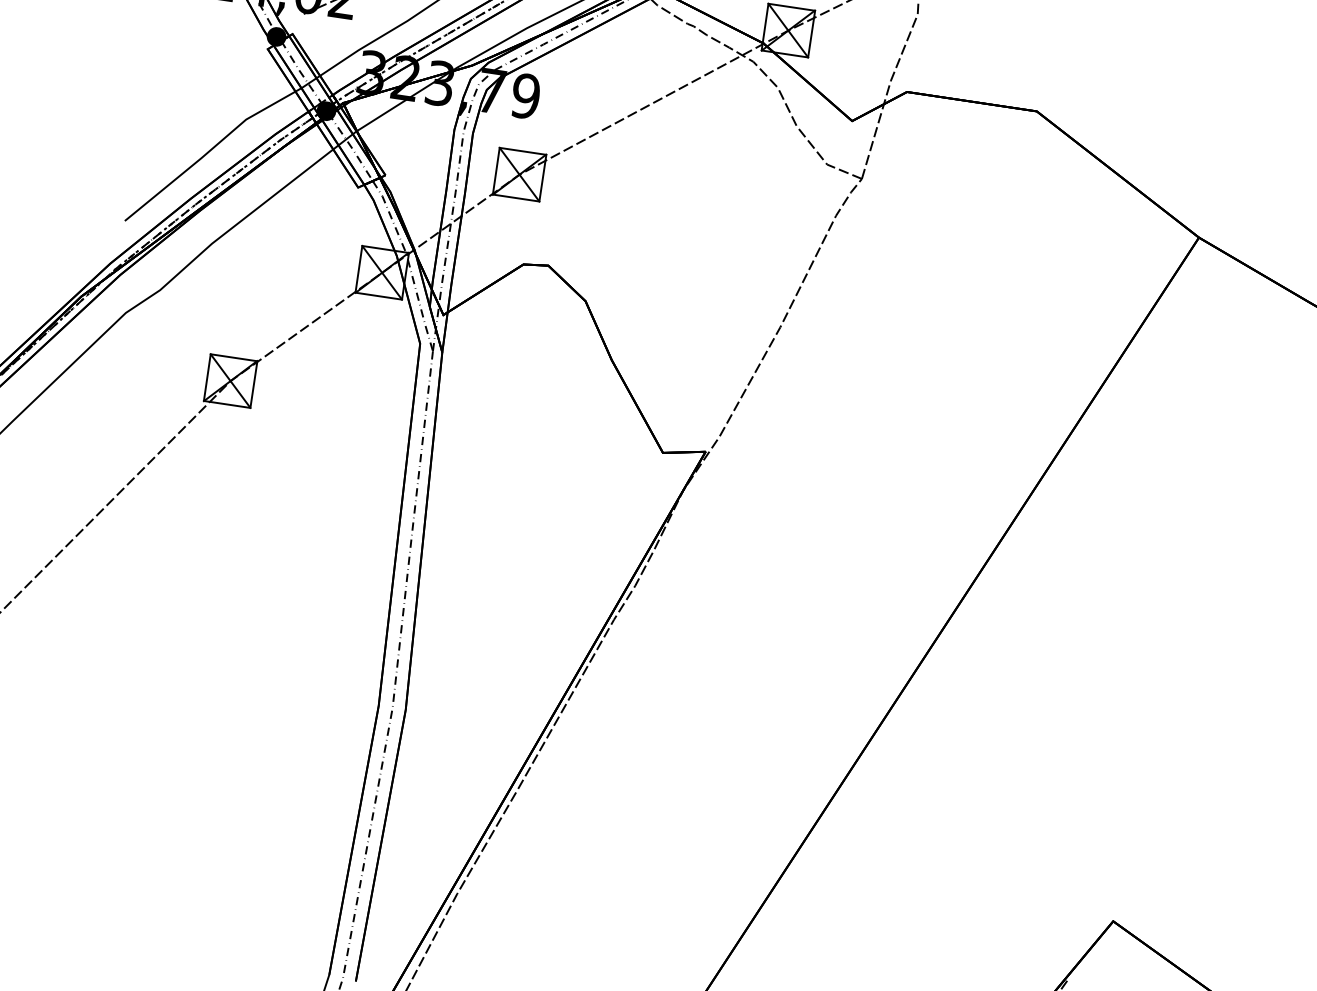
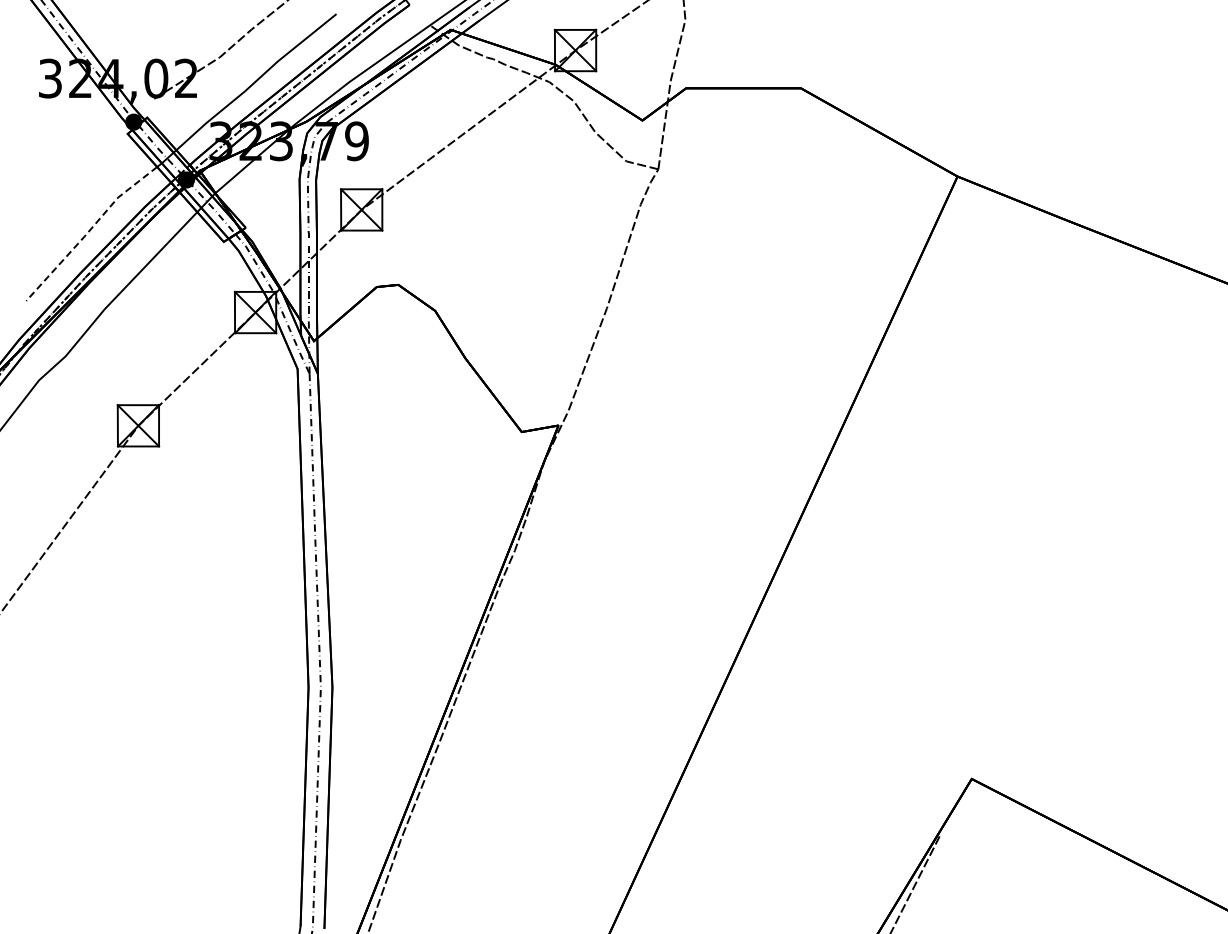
line: (206, 152) -> (88, 231), solid -> dashed

